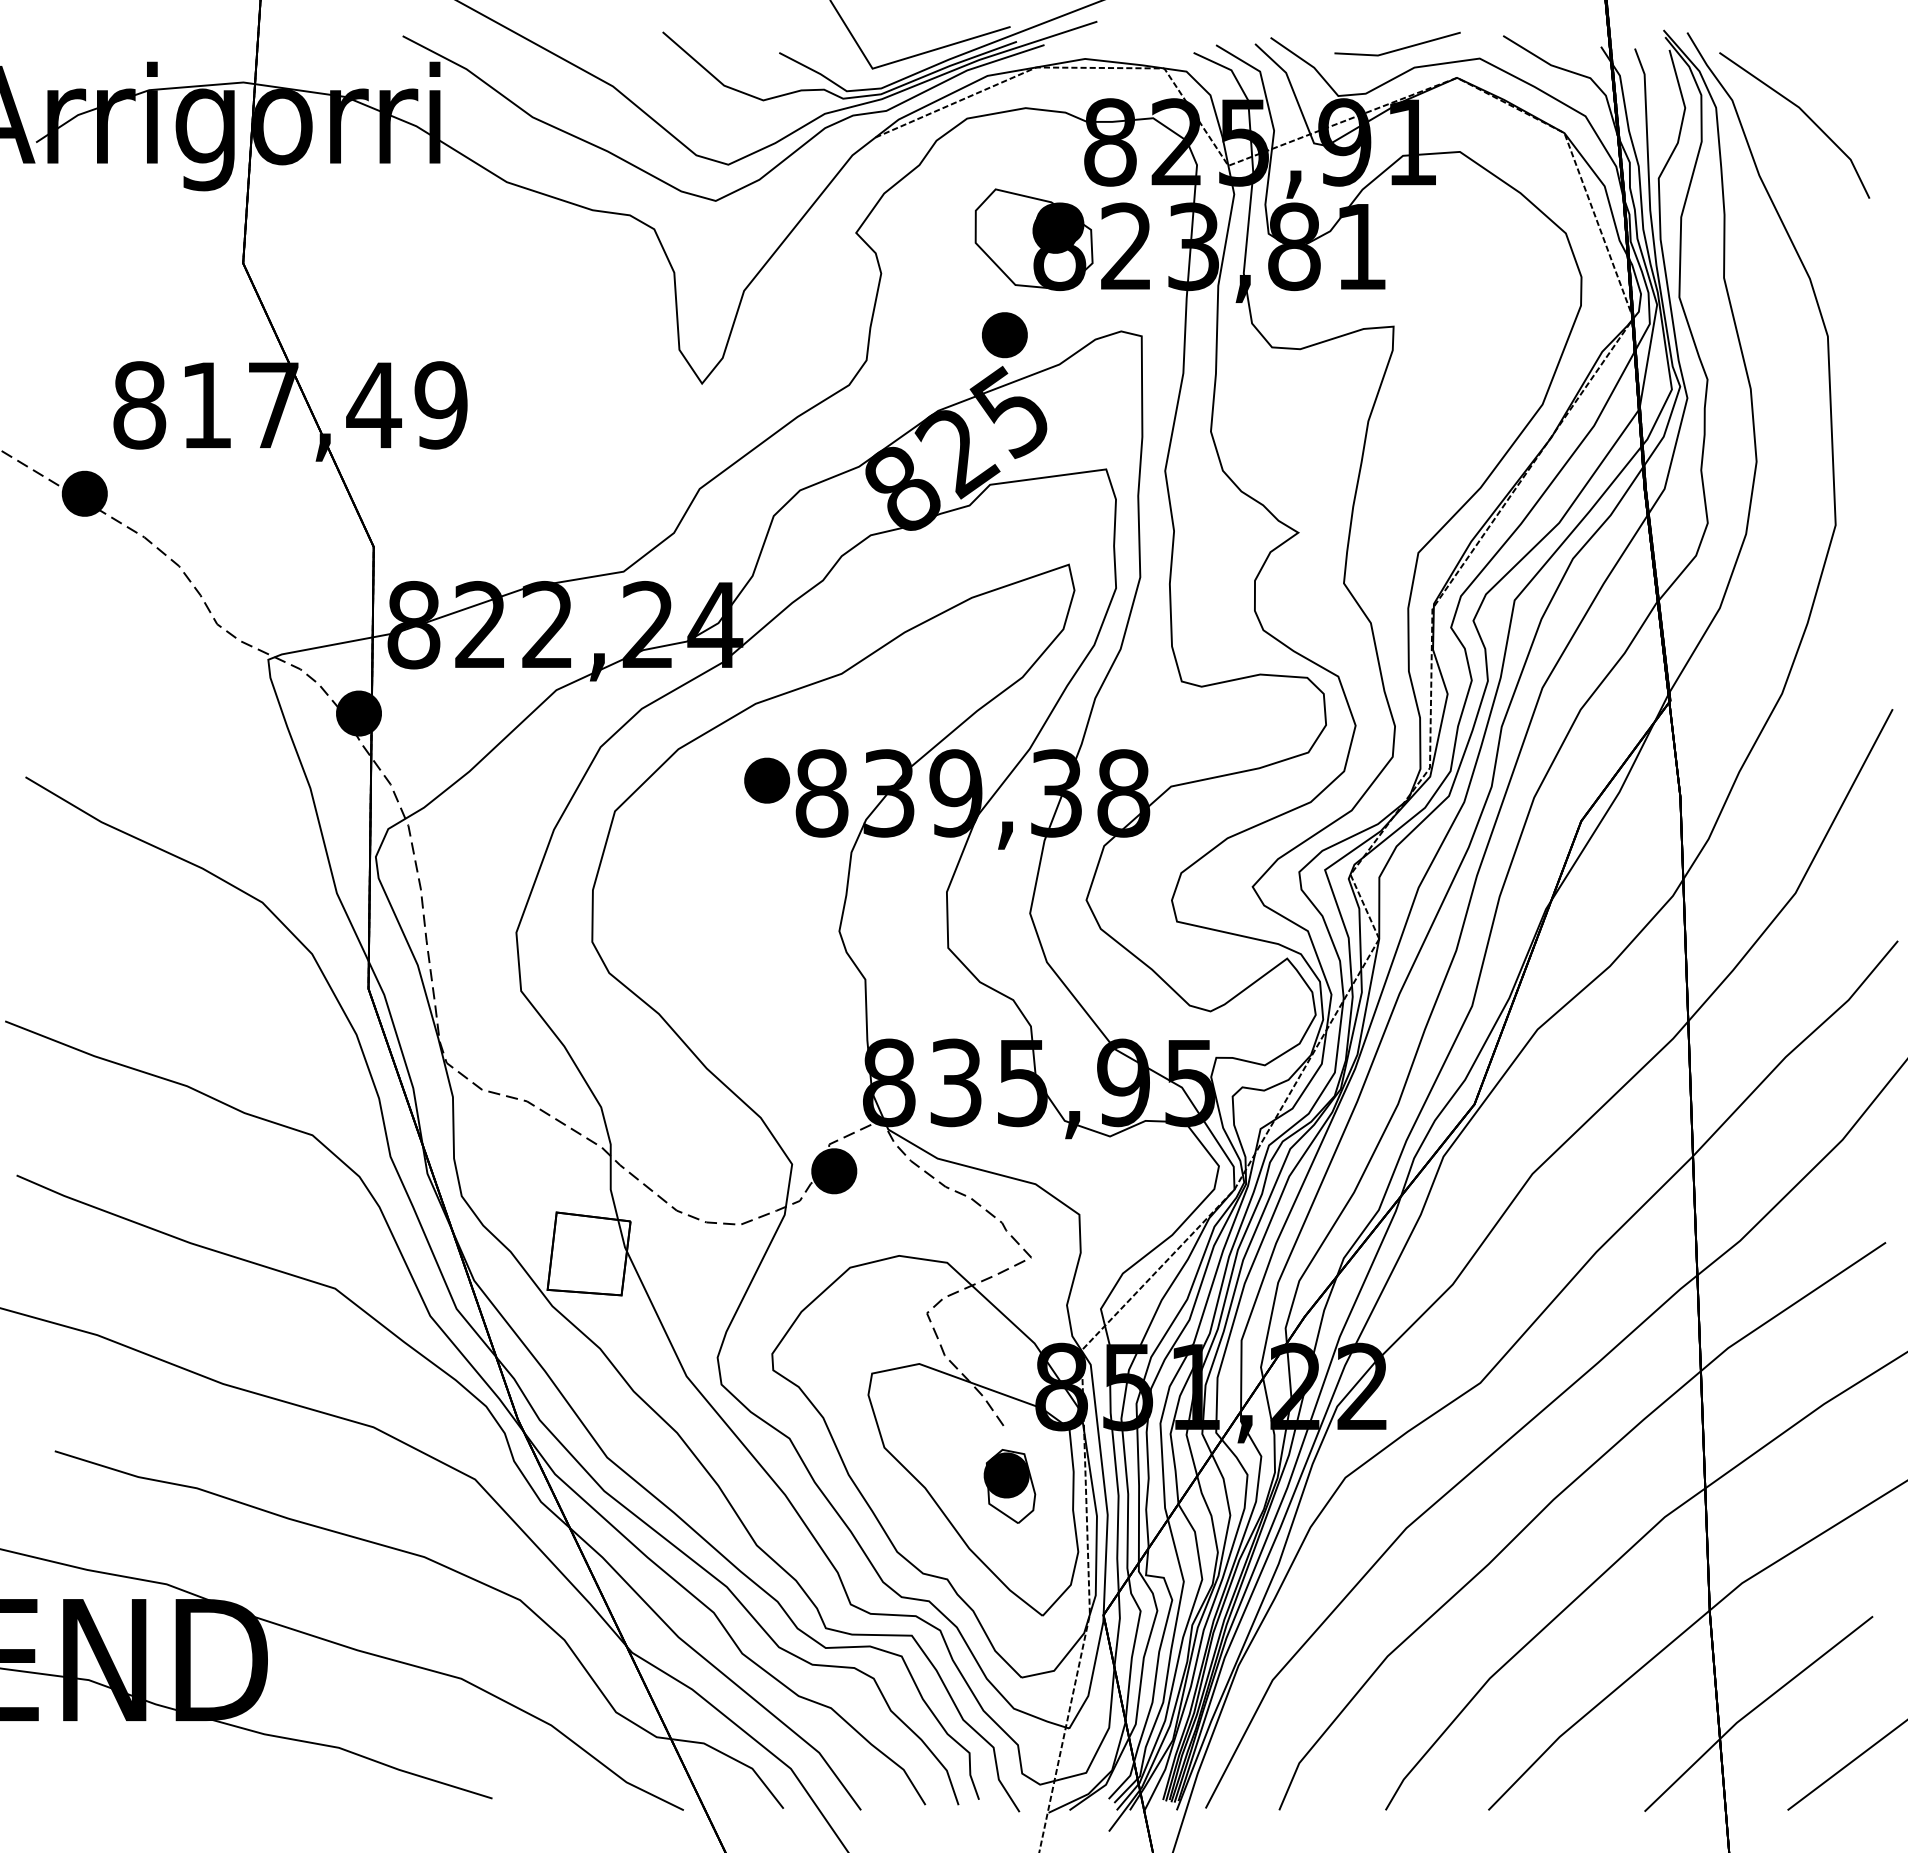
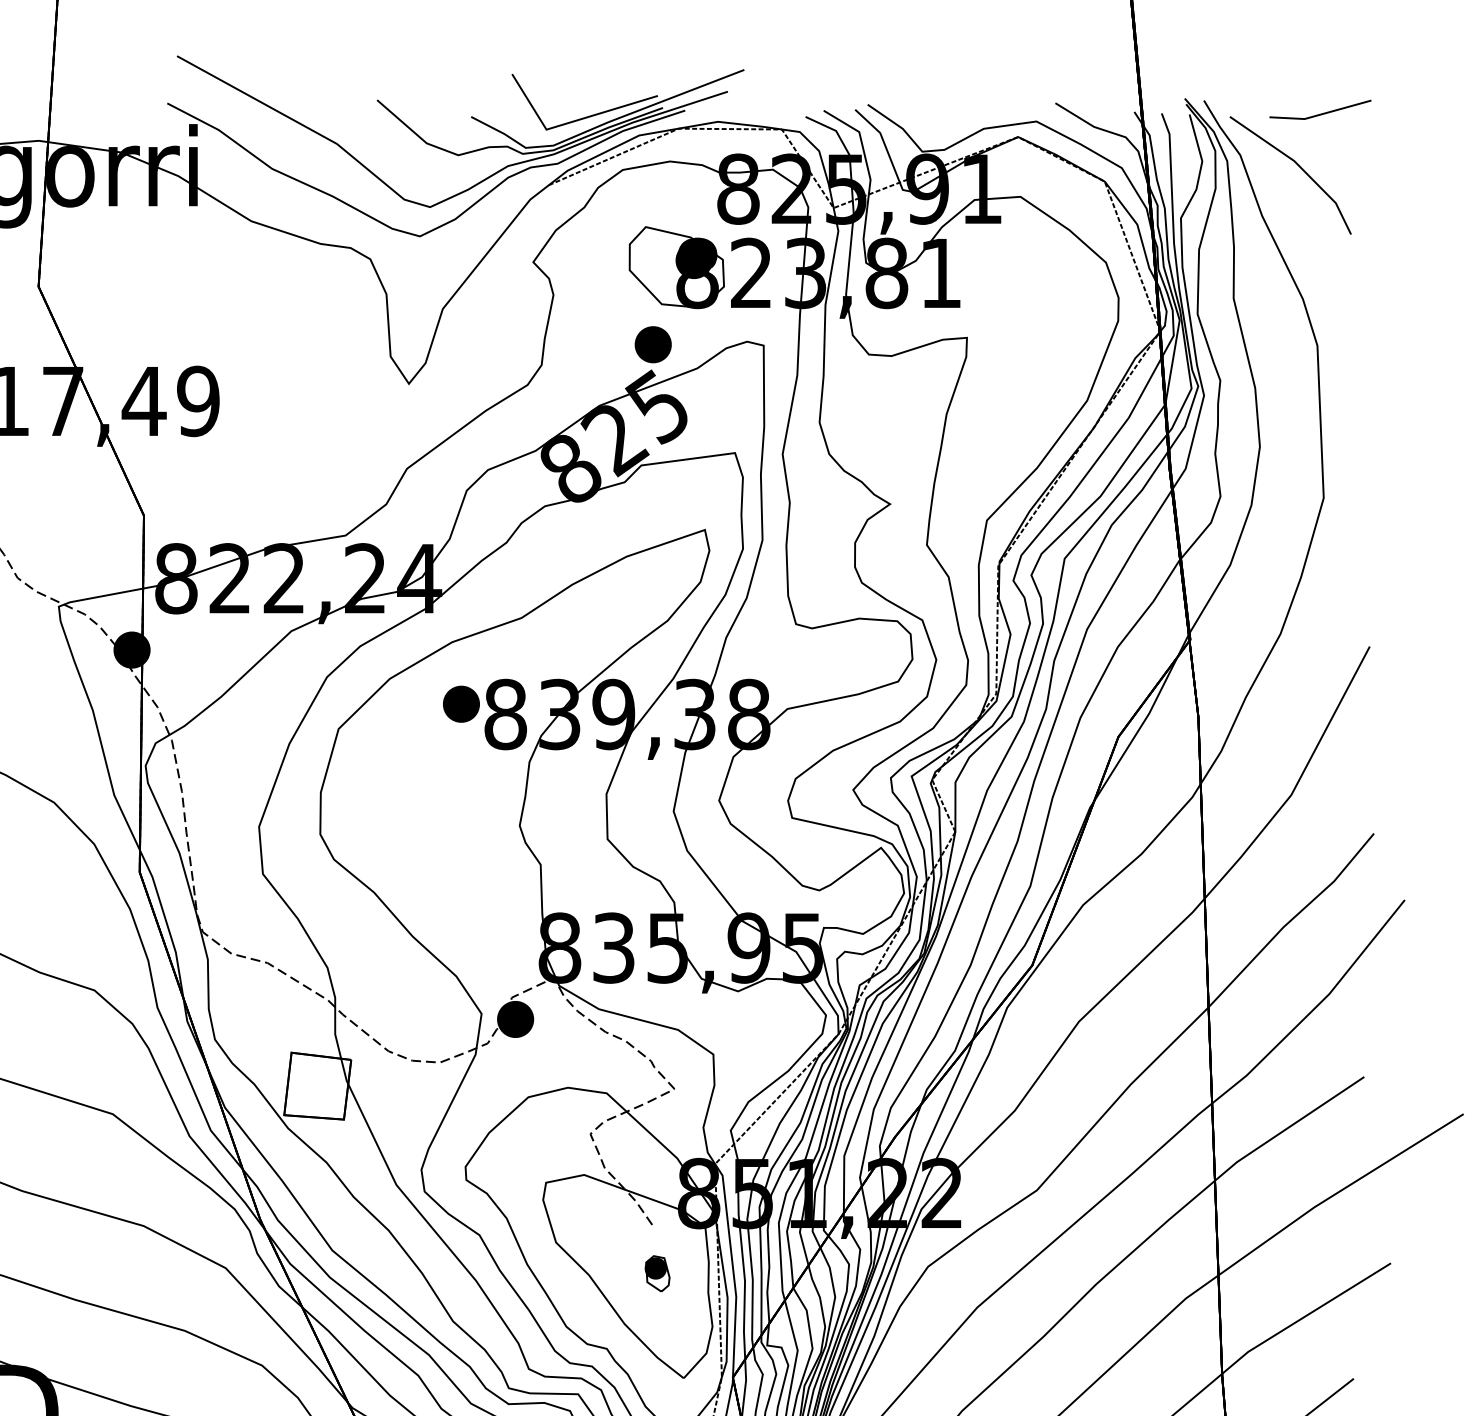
line: (1398, 48) -> (1321, 113), moved
part: (1009, 1486) -> (657, 1273), size x0.6

